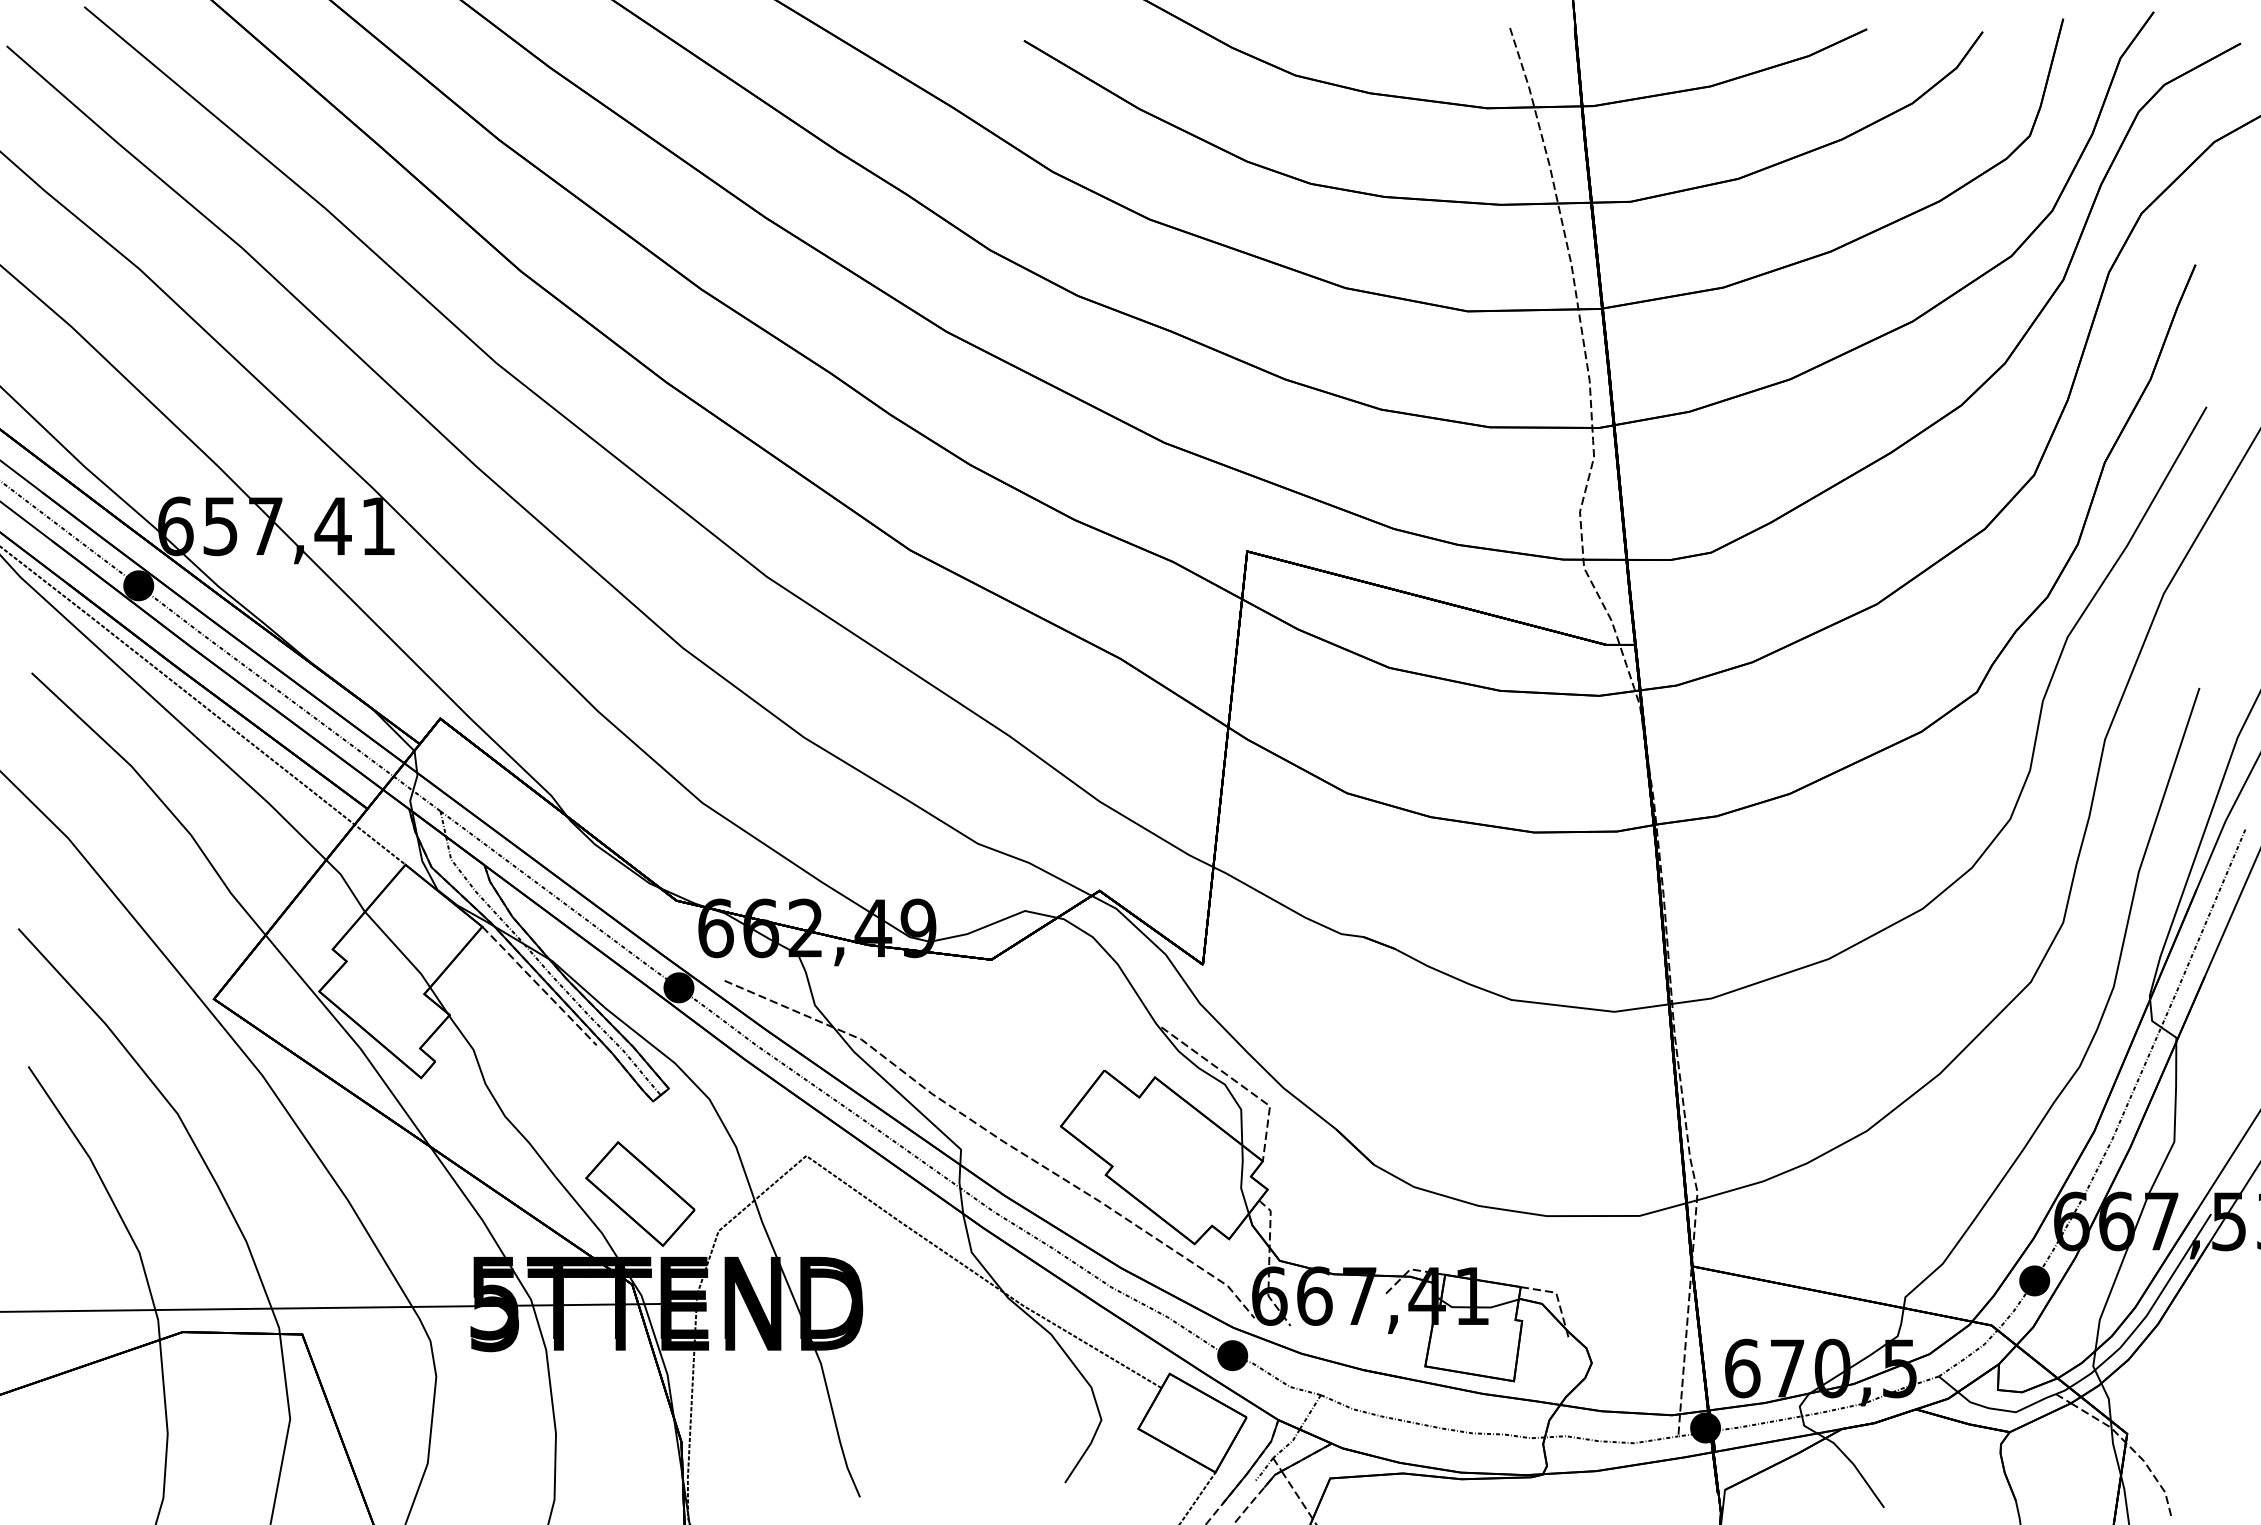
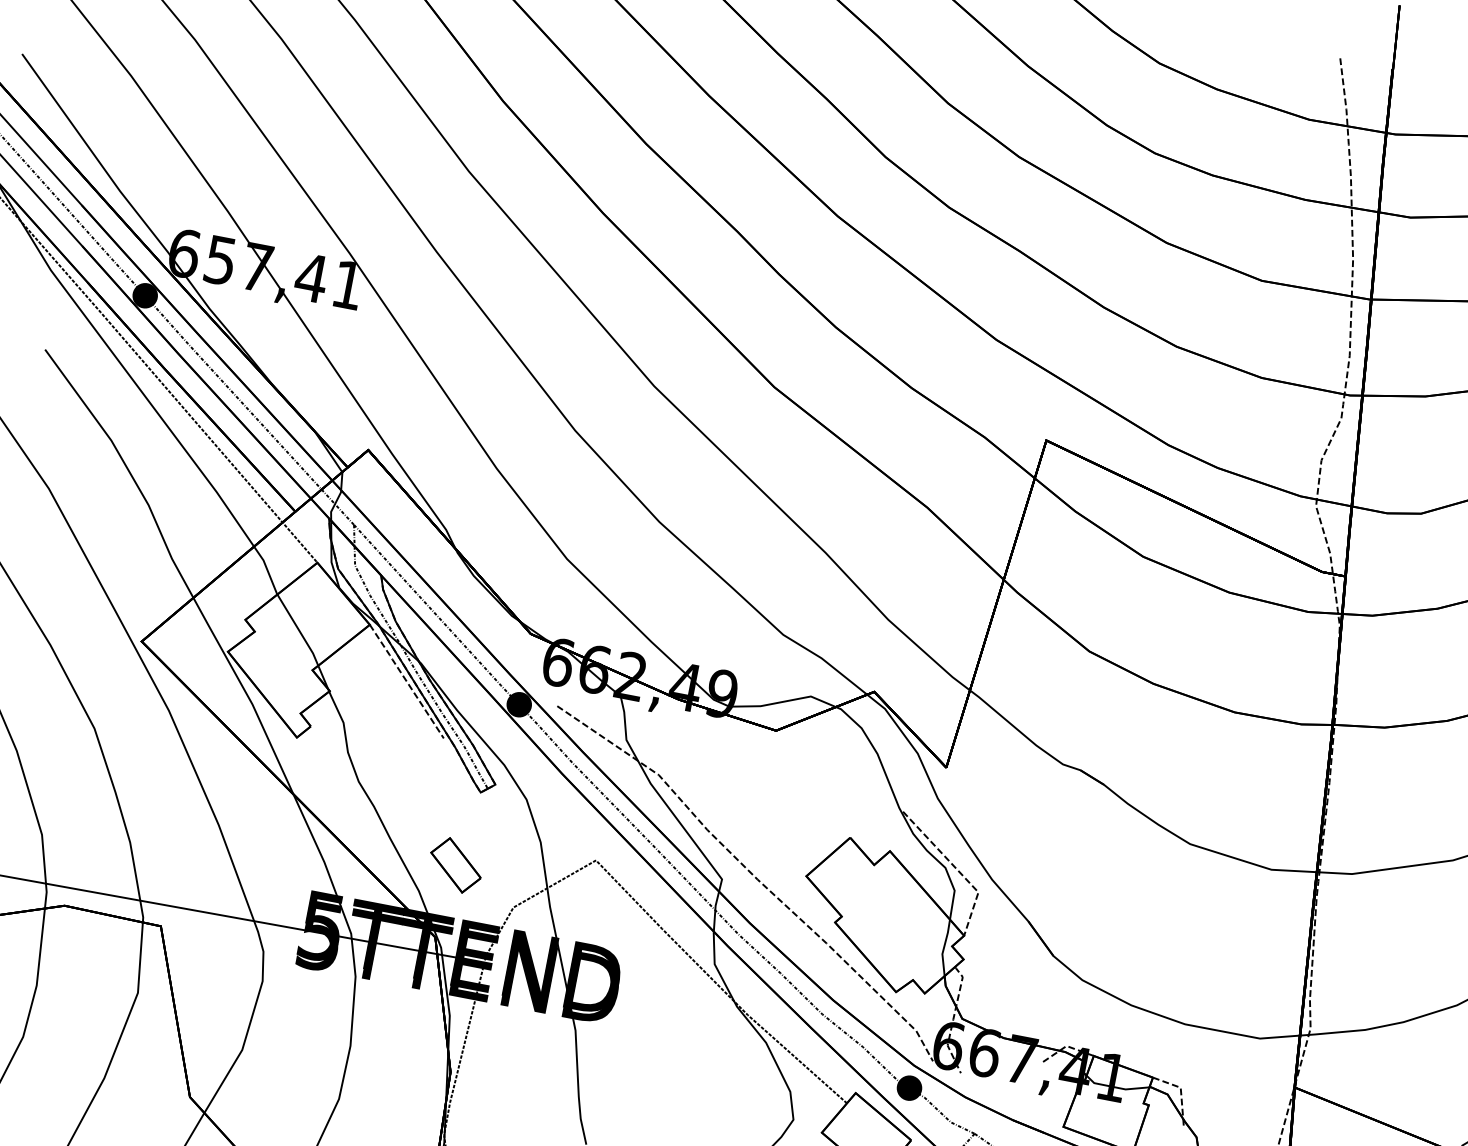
part: (640, 1193) -> (456, 864), size x0.6

